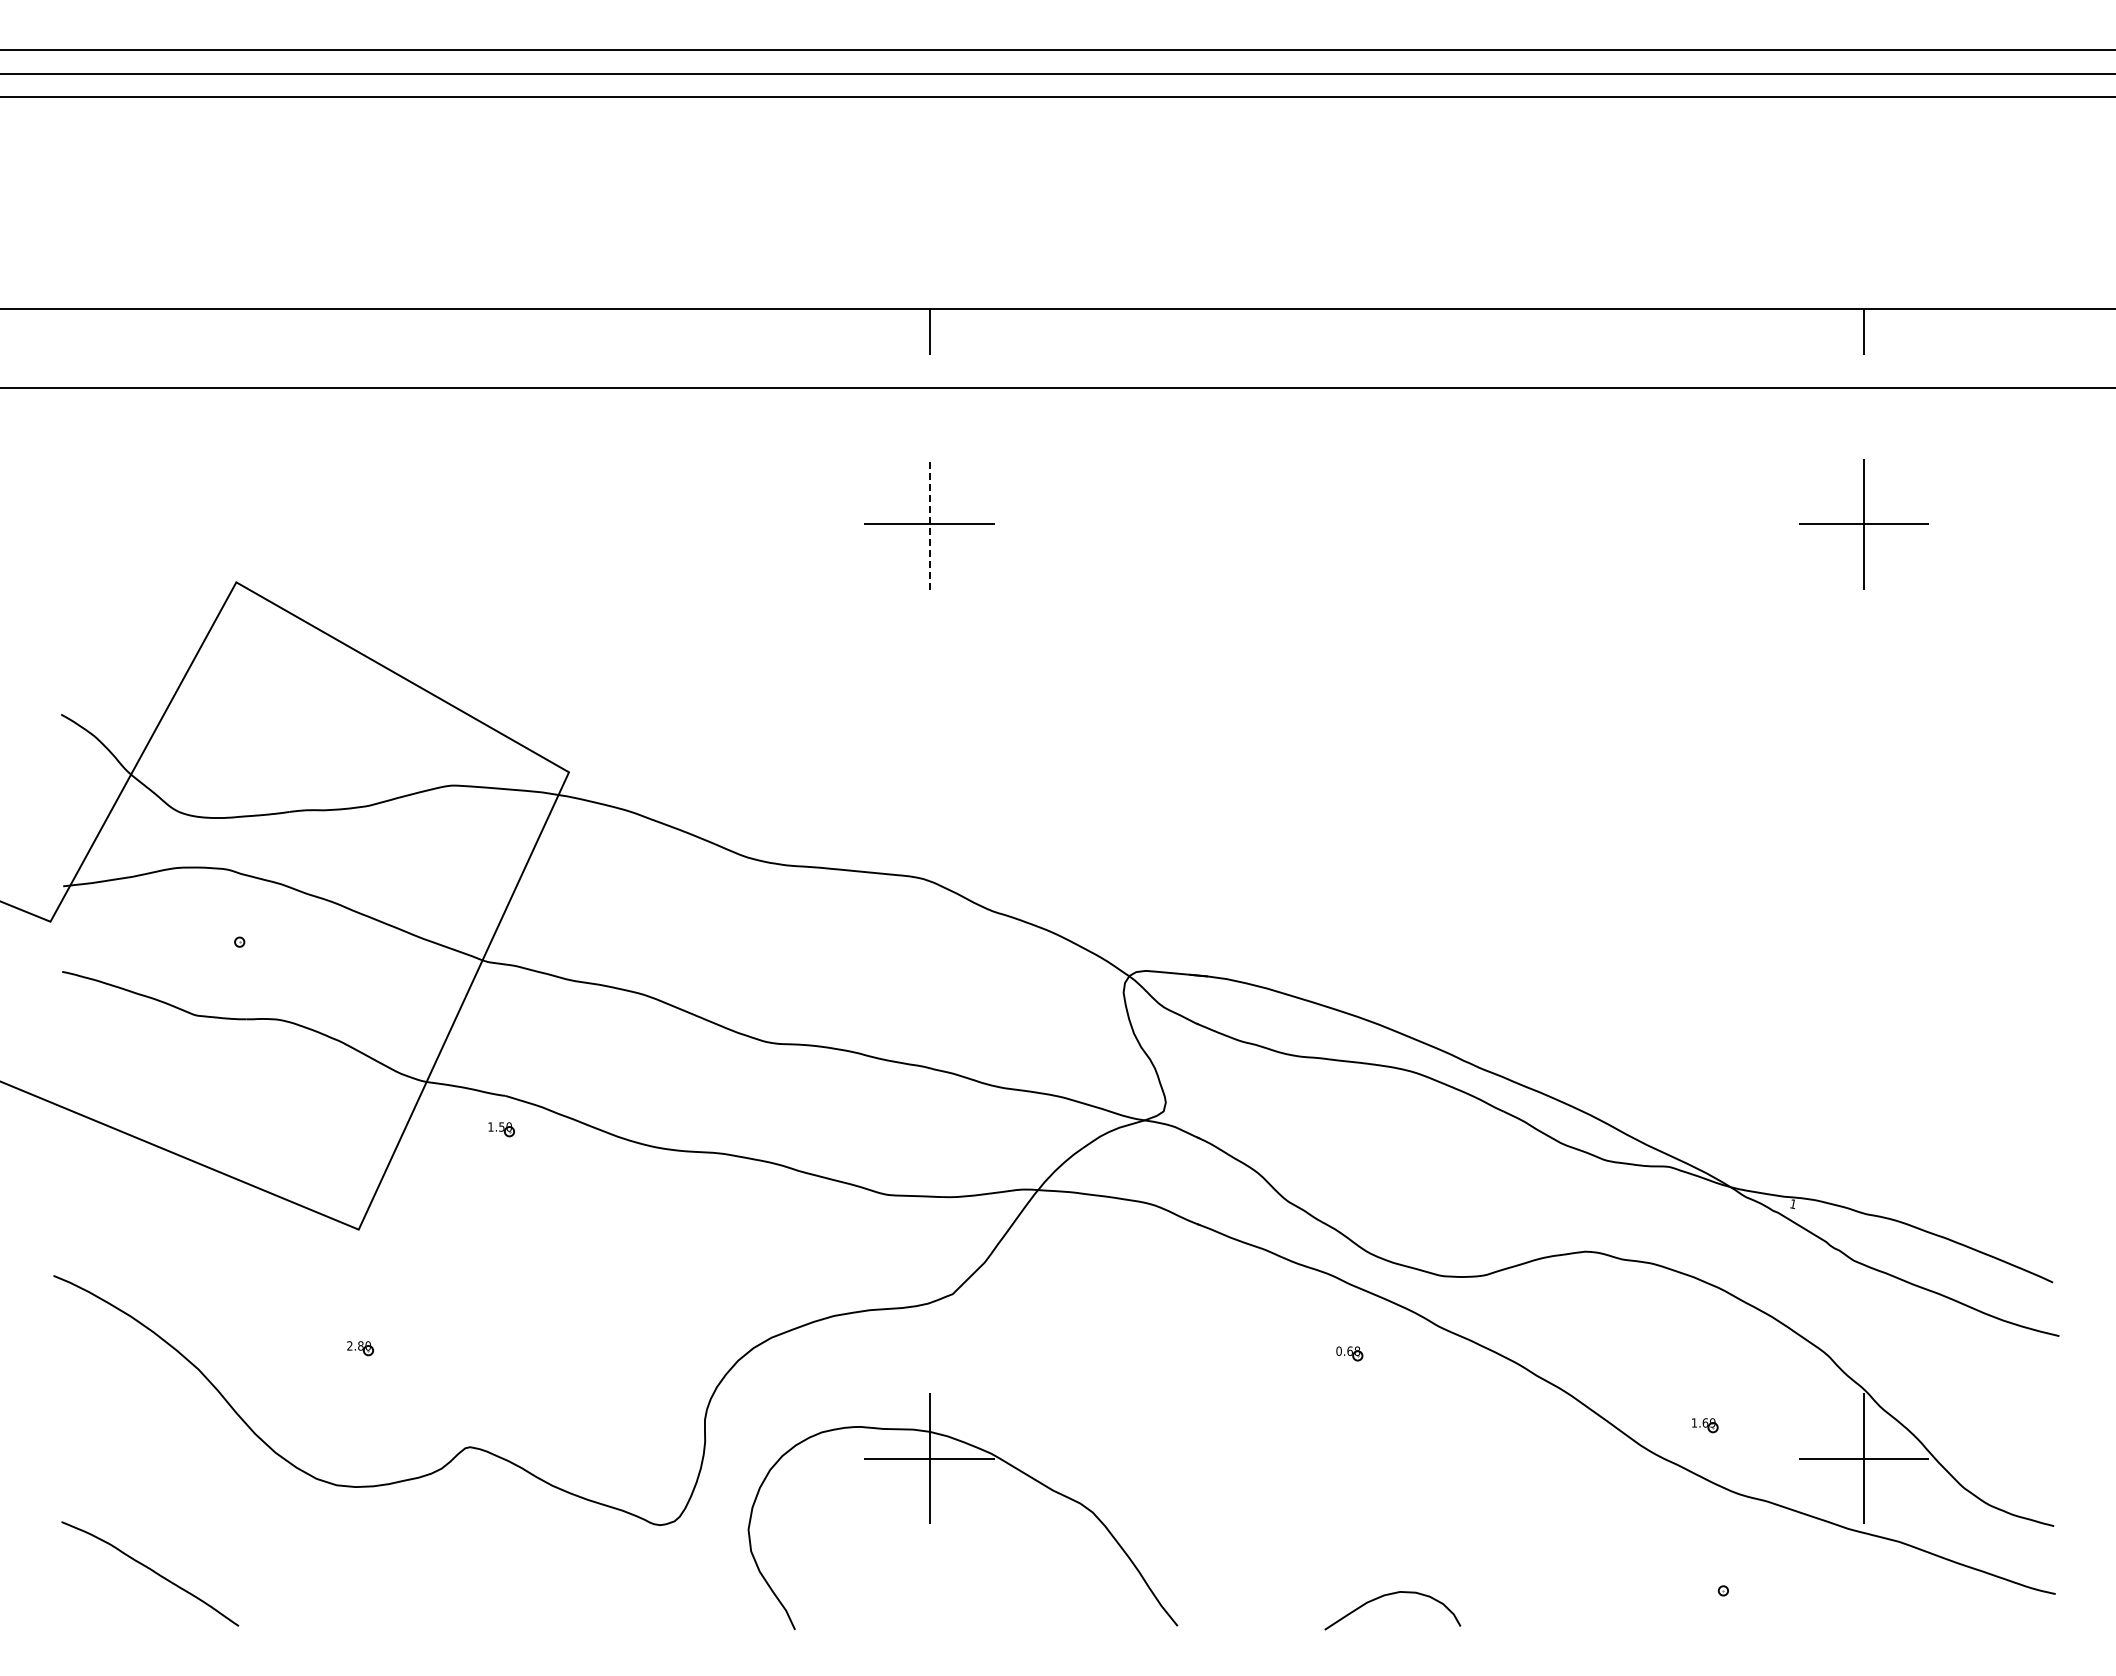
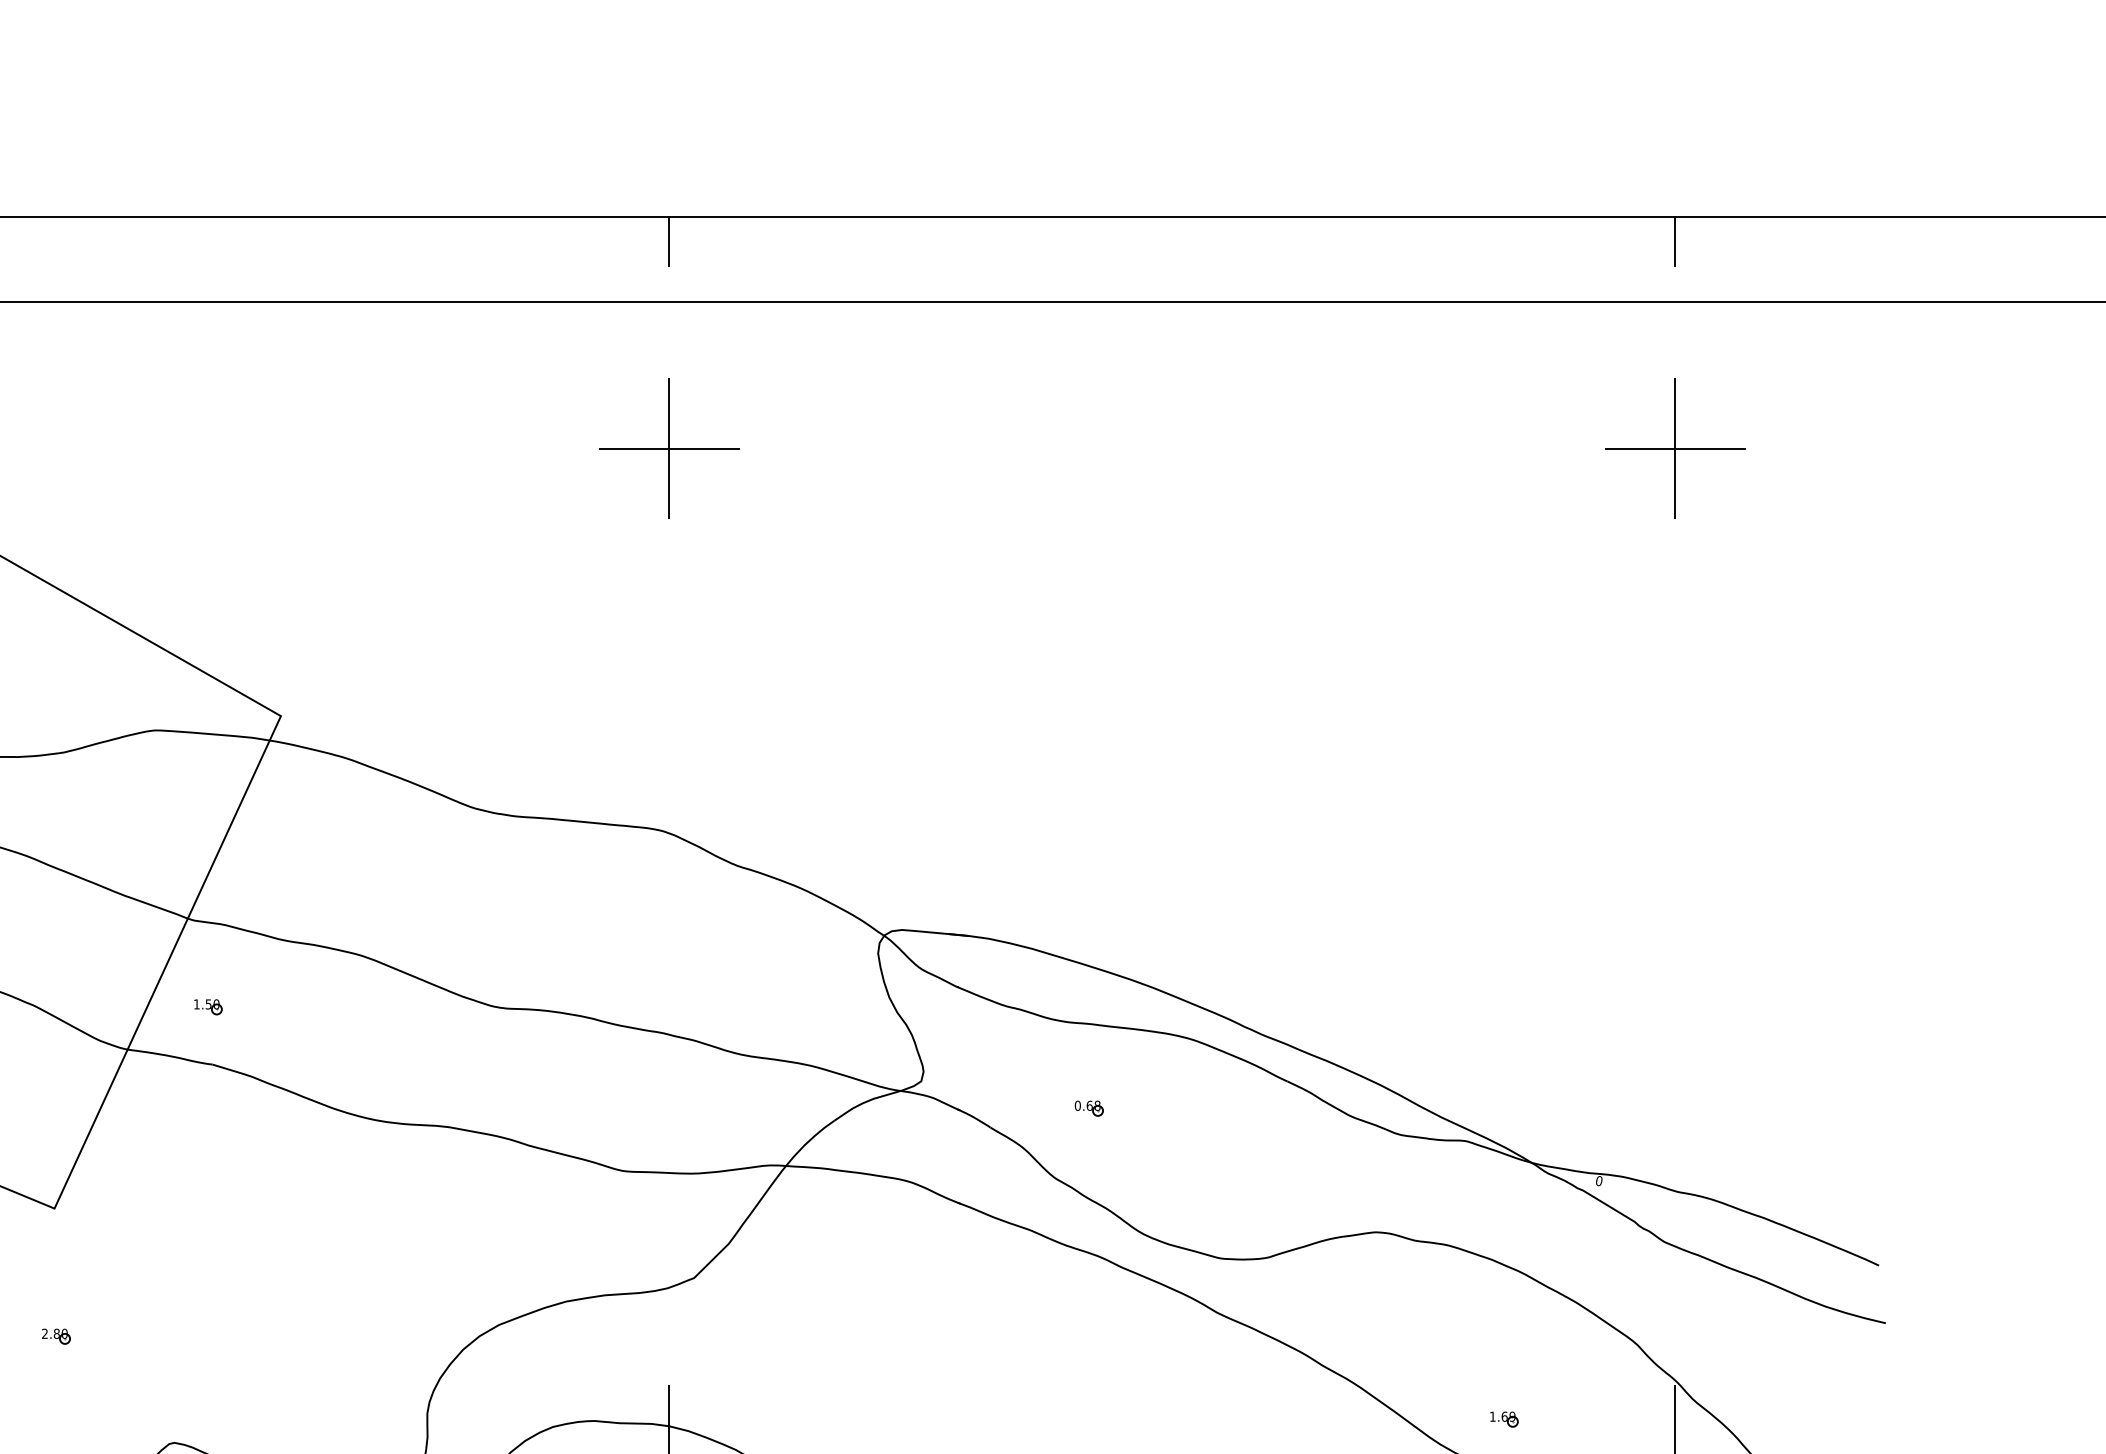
line: (929, 524) -> (669, 449), dashed -> solid
part: (501, 1129) -> (208, 1007), moved
text: (1793, 1204) -> (1599, 1181), 1 -> 0
part: (1349, 1353) -> (1089, 1108), moved

